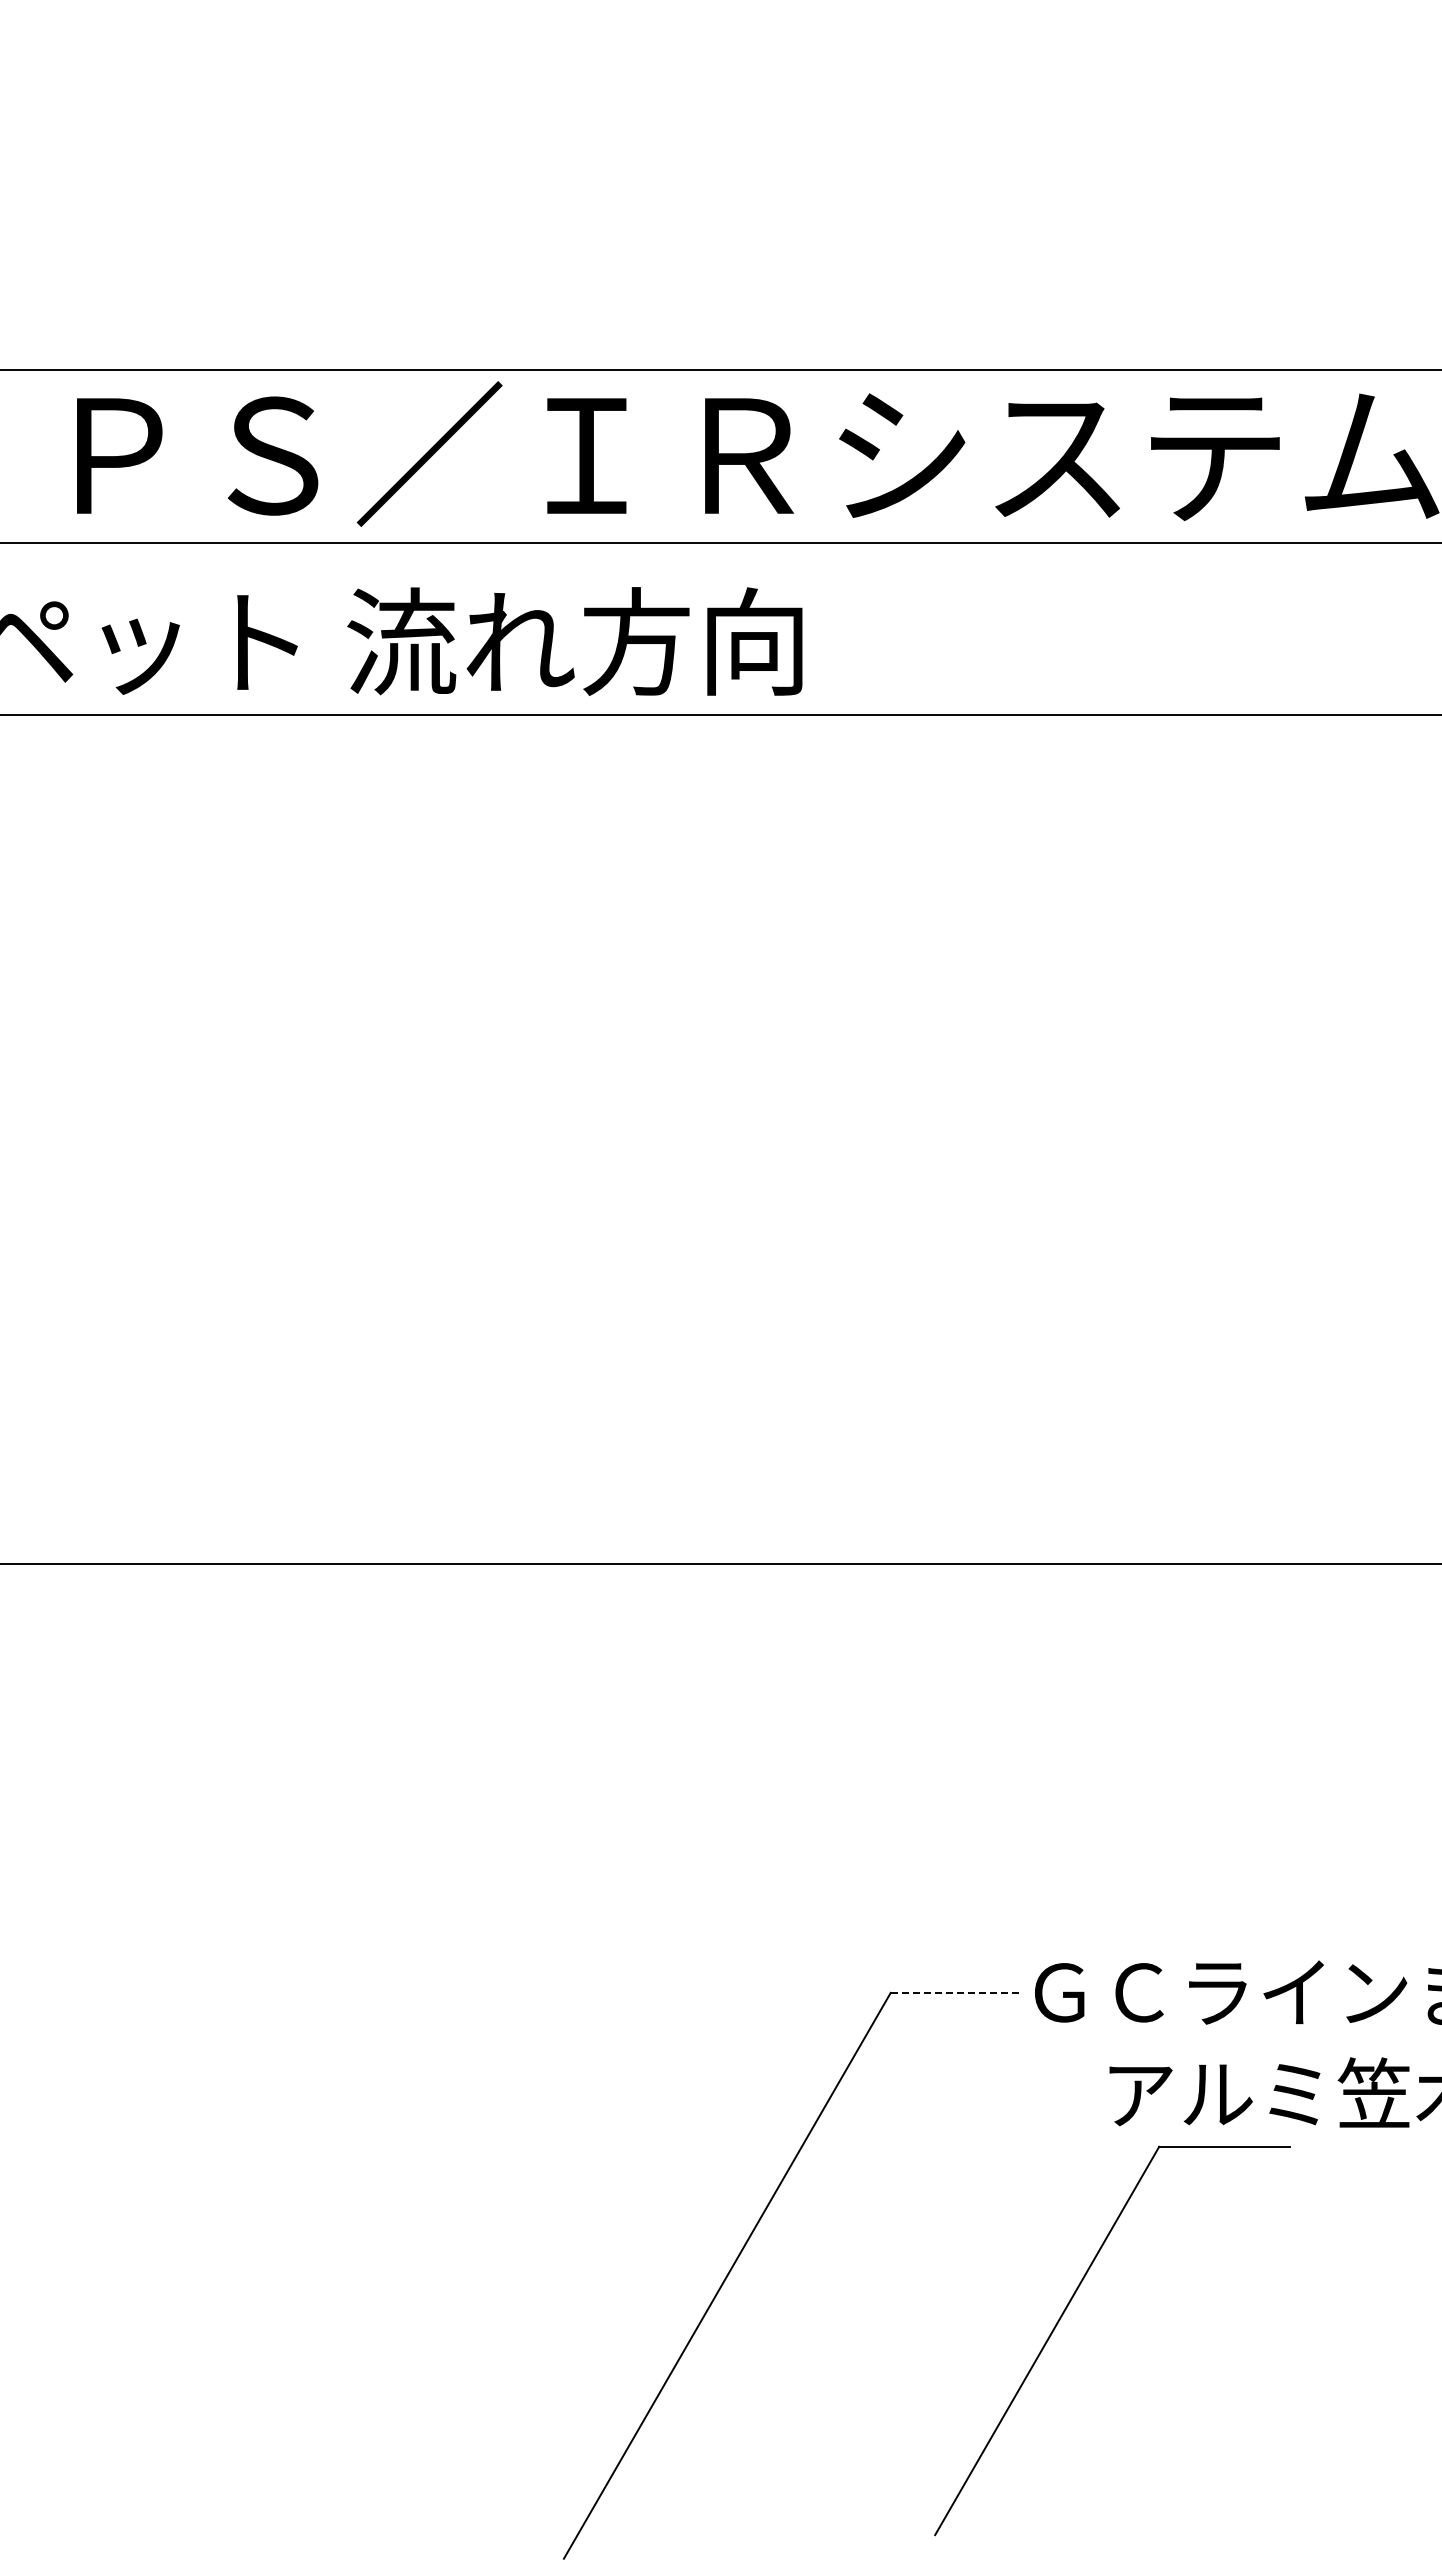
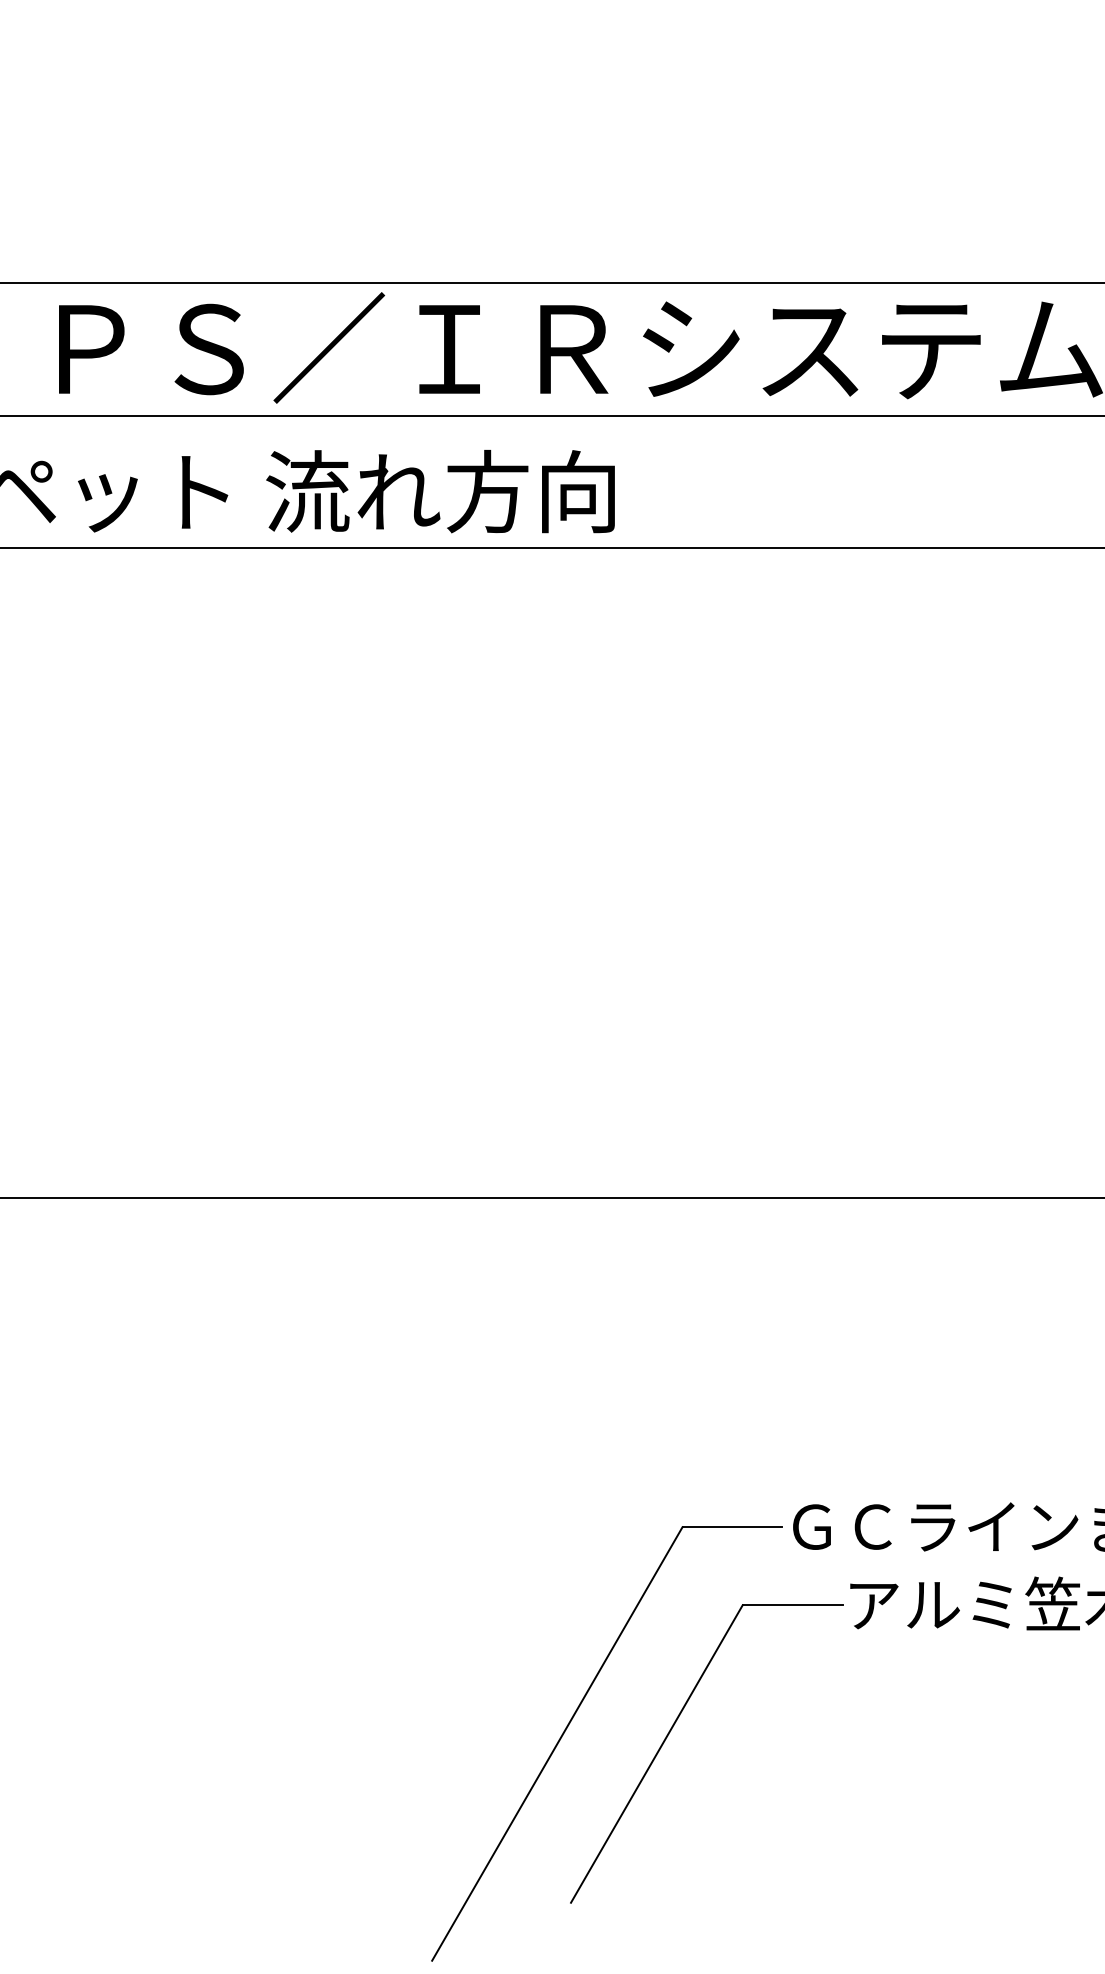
line: (956, 1992) -> (732, 1526), dashed -> solid
part: (1064, 2313) -> (670, 1732), moved

